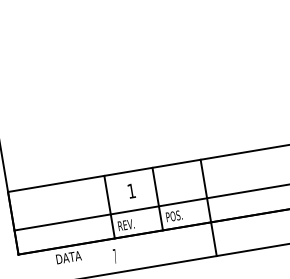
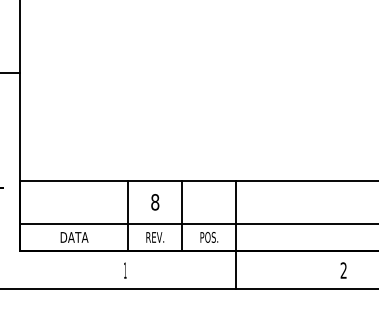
text: (131, 191) -> (155, 202), 1 -> 8
text: (174, 216) -> (209, 237), moved
text: (126, 225) -> (155, 237), moved
text: (115, 256) -> (125, 270), 7 -> 1
text: (68, 257) -> (74, 237), moved

